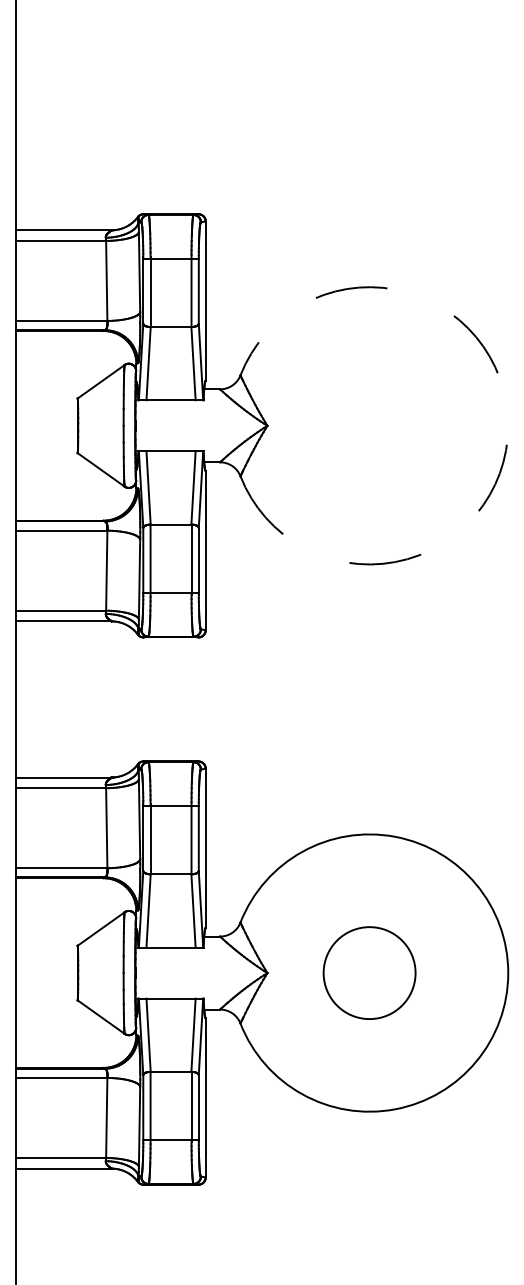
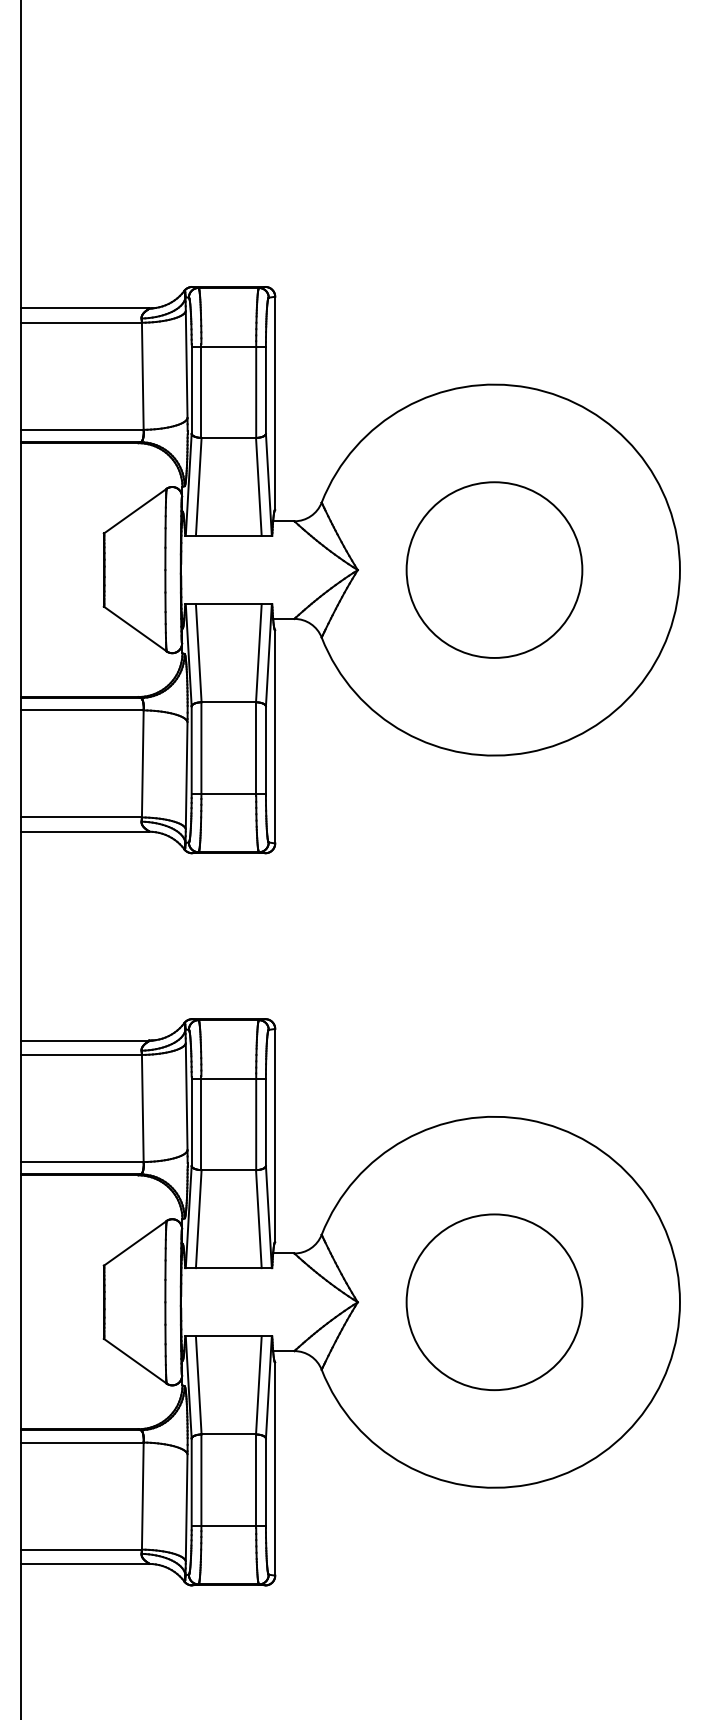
circle: (369, 425) -> (494, 569), added
arc: (507, 426) -> (679, 570), dashed -> solid
circle: (369, 973) -> (494, 1302), size x1.43

